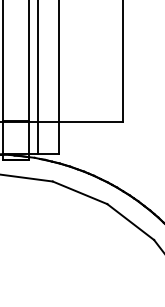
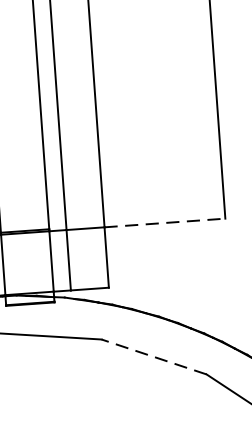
line: (91, 121) -> (165, 222), solid -> dashed
line: (79, 192) -> (153, 356), solid -> dashed

